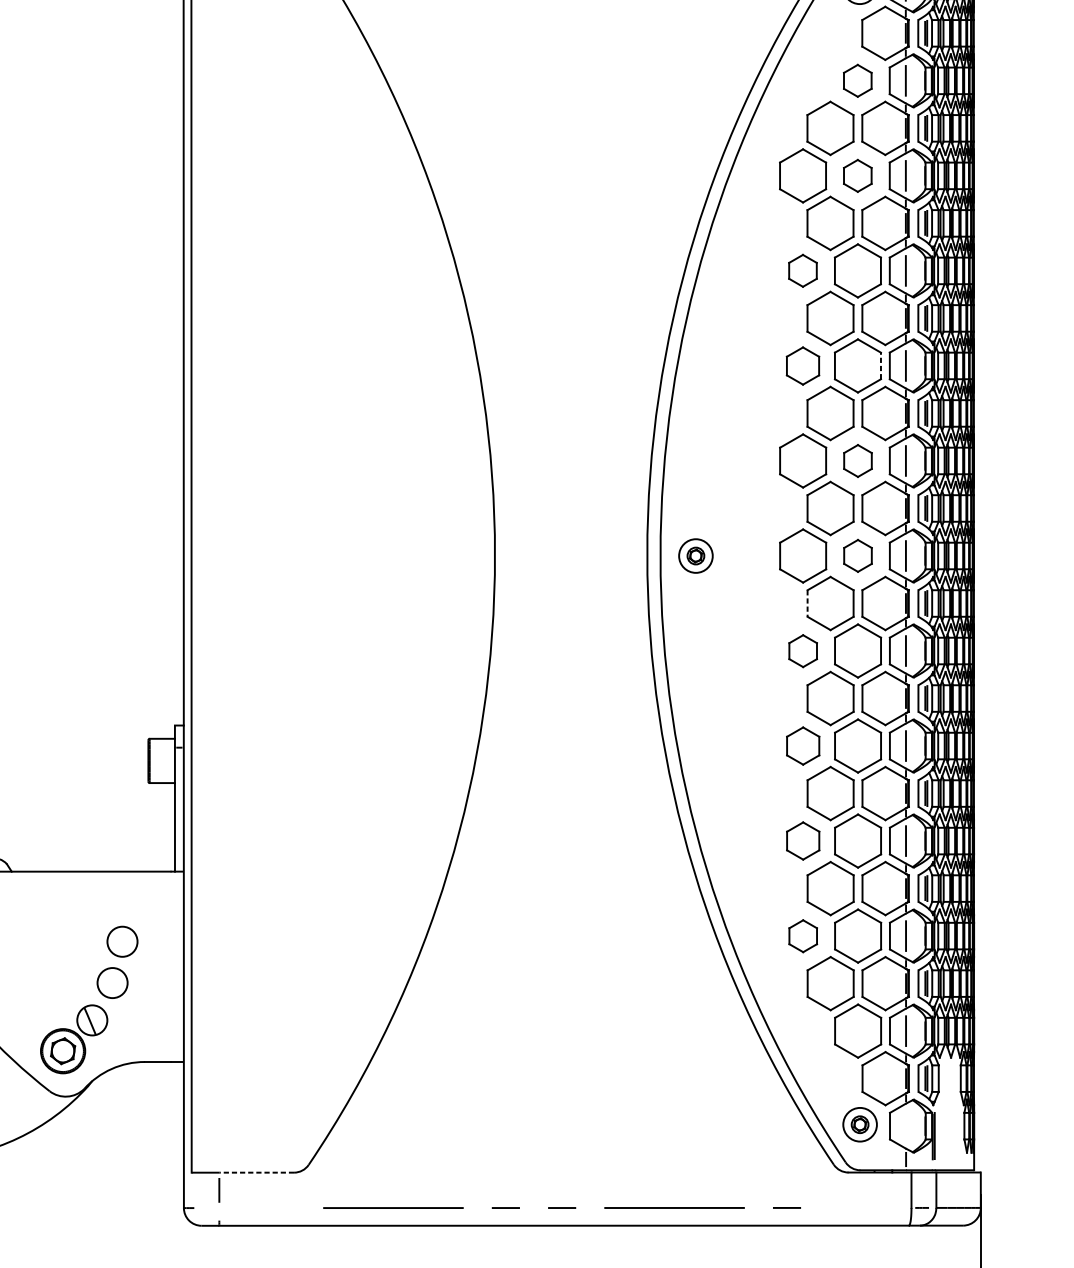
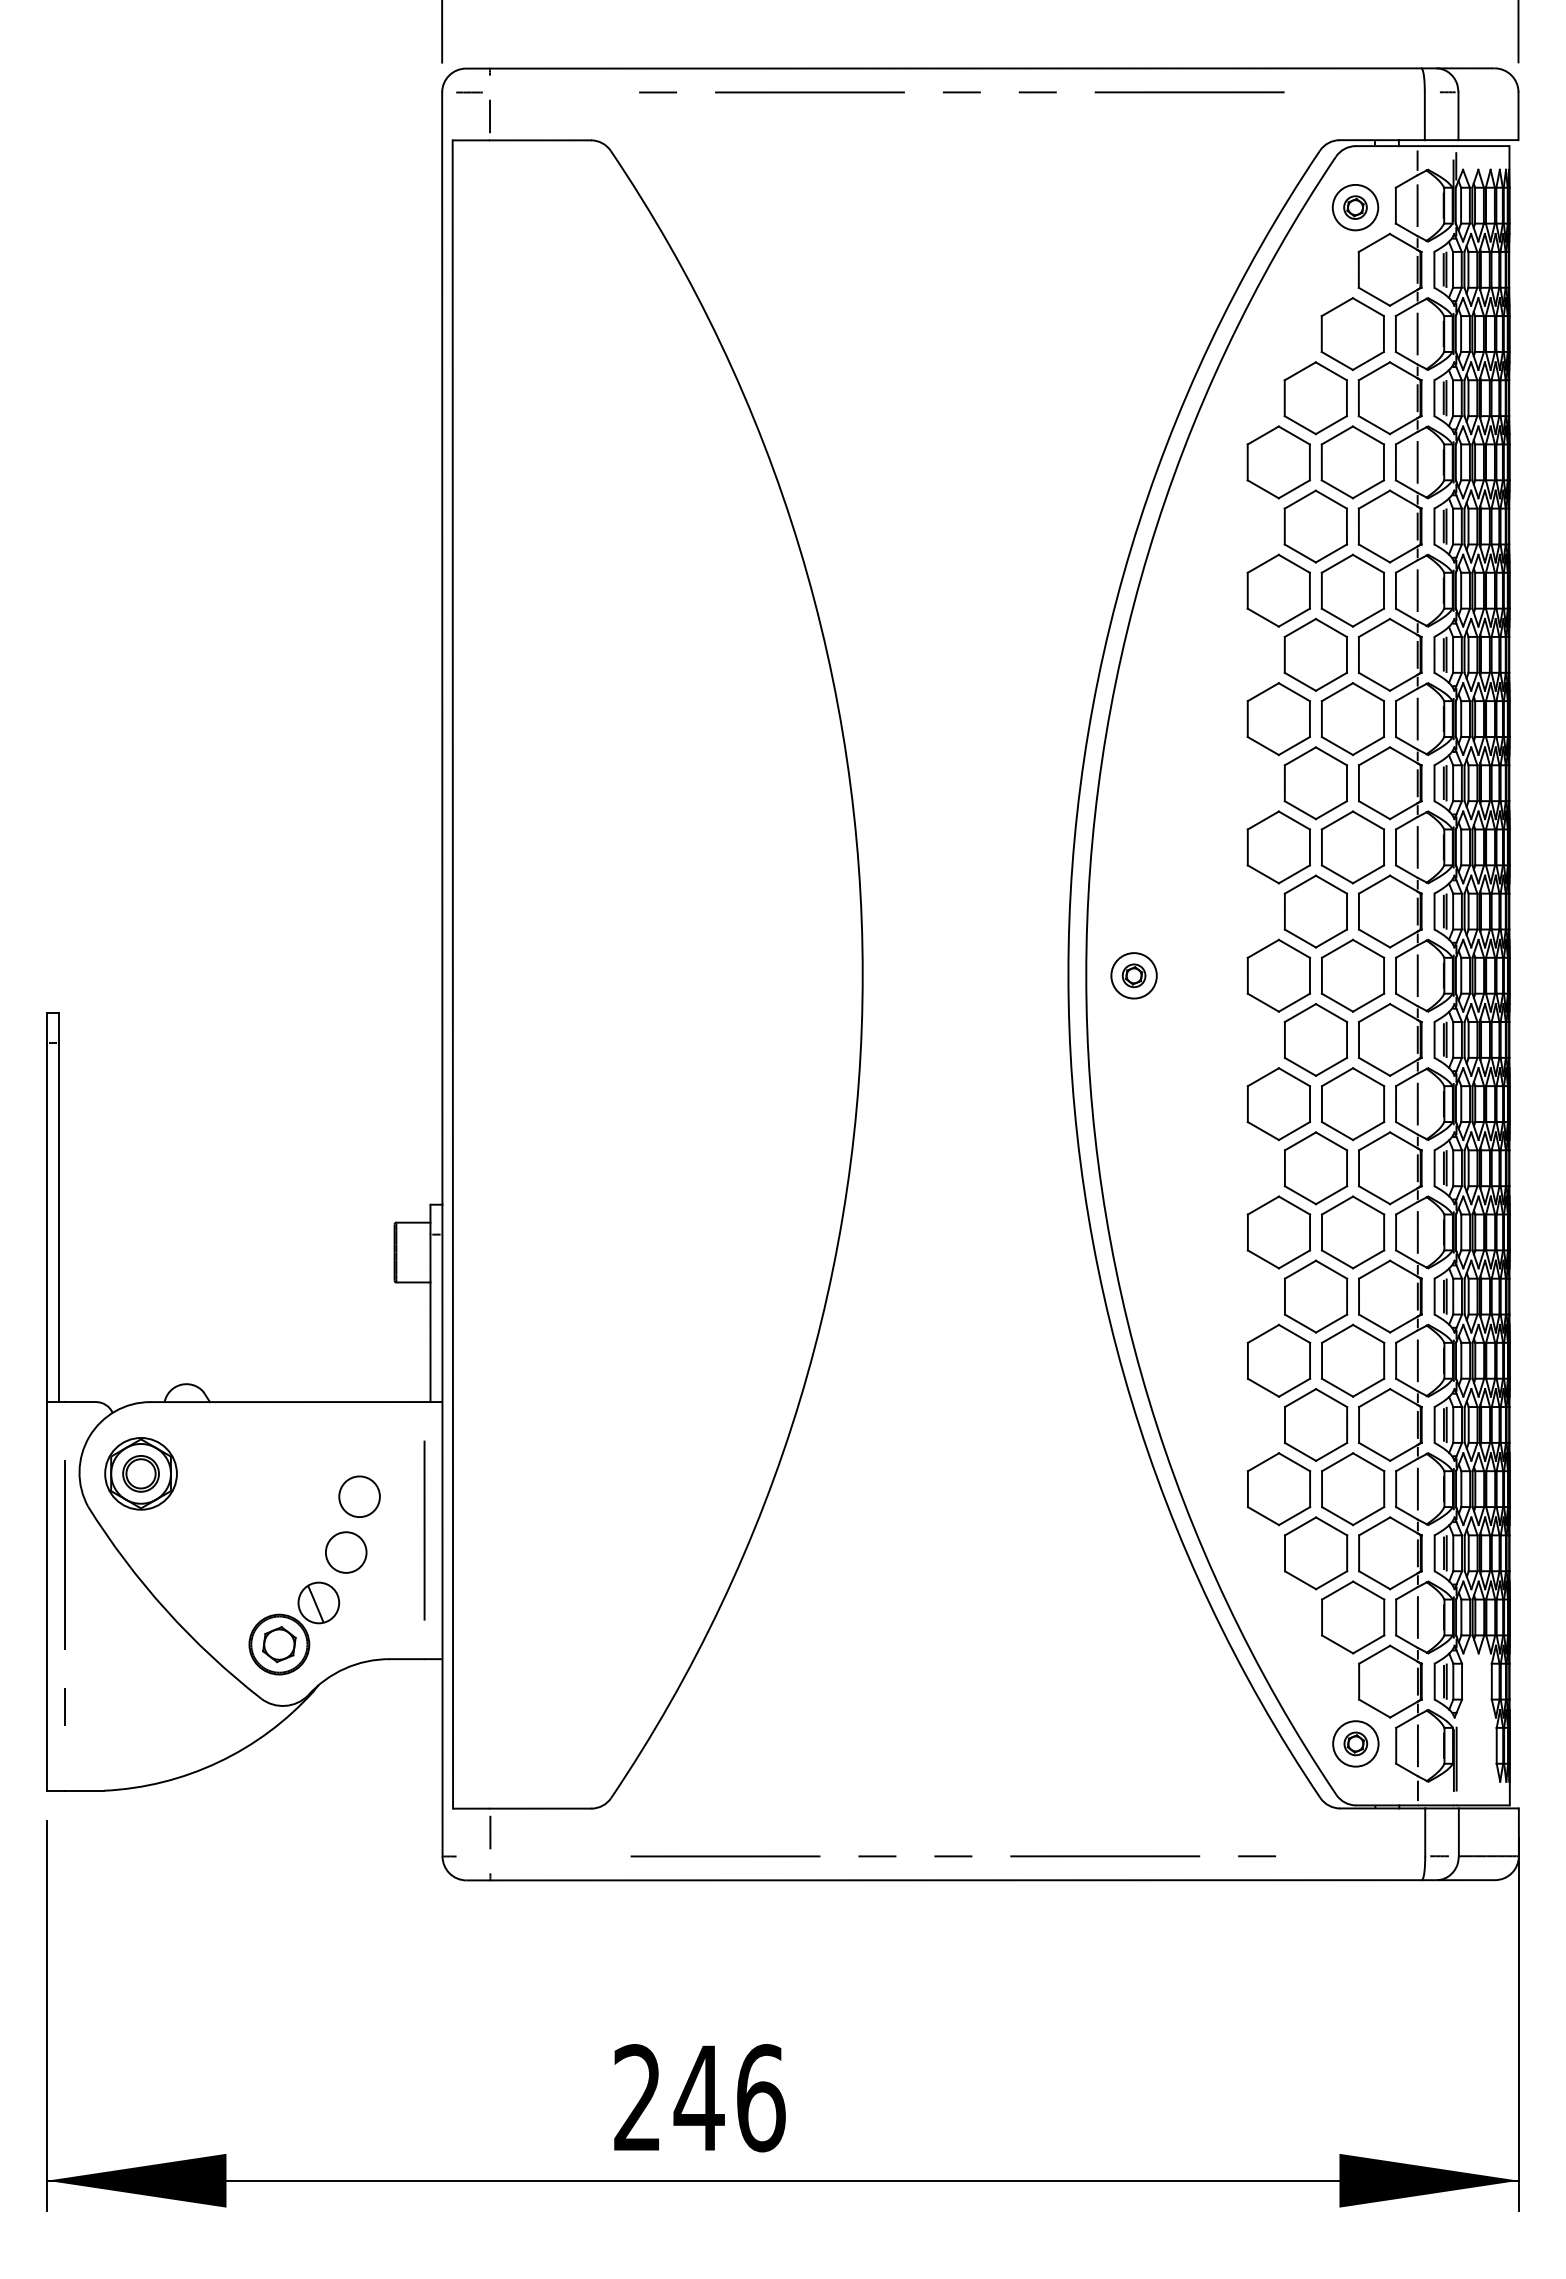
part: (857, 80) -> (1352, 333), size x1.67
part: (857, 175) -> (1352, 462), size x1.67
part: (802, 270) -> (1278, 590), size x1.67
part: (802, 366) -> (1278, 719), size x1.43
line: (881, 366) -> (1384, 719), dashed -> solid
part: (857, 461) -> (1352, 847), size x1.67
part: (857, 555) -> (1352, 975), size x1.67
line: (807, 603) -> (1284, 1039), dashed -> solid
part: (802, 651) -> (1278, 1104), size x1.67
part: (802, 746) -> (1278, 1232), size x1.43
part: (802, 840) -> (1278, 1360), size x1.43
part: (802, 936) -> (1278, 1489), size x1.67
line: (170, 966) -> (424, 1530), added
line: (905, 1125) -> (1417, 1745), added
line: (256, 1172) -> (540, 1808), dashed -> solid

